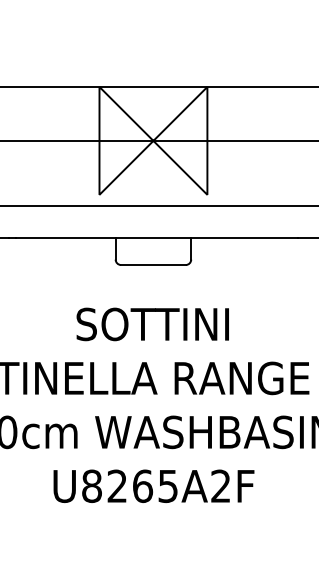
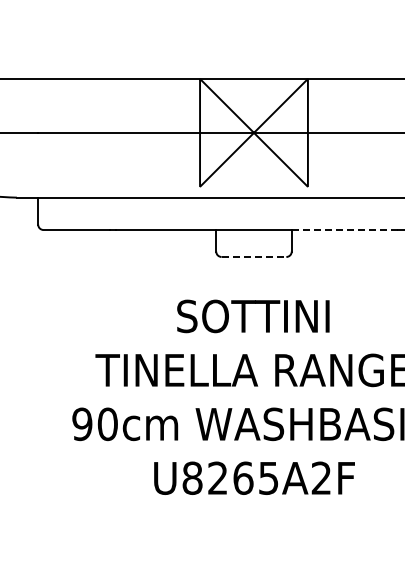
line: (244, 238) -> (345, 230), solid -> dashed
line: (153, 264) -> (254, 256), solid -> dashed

